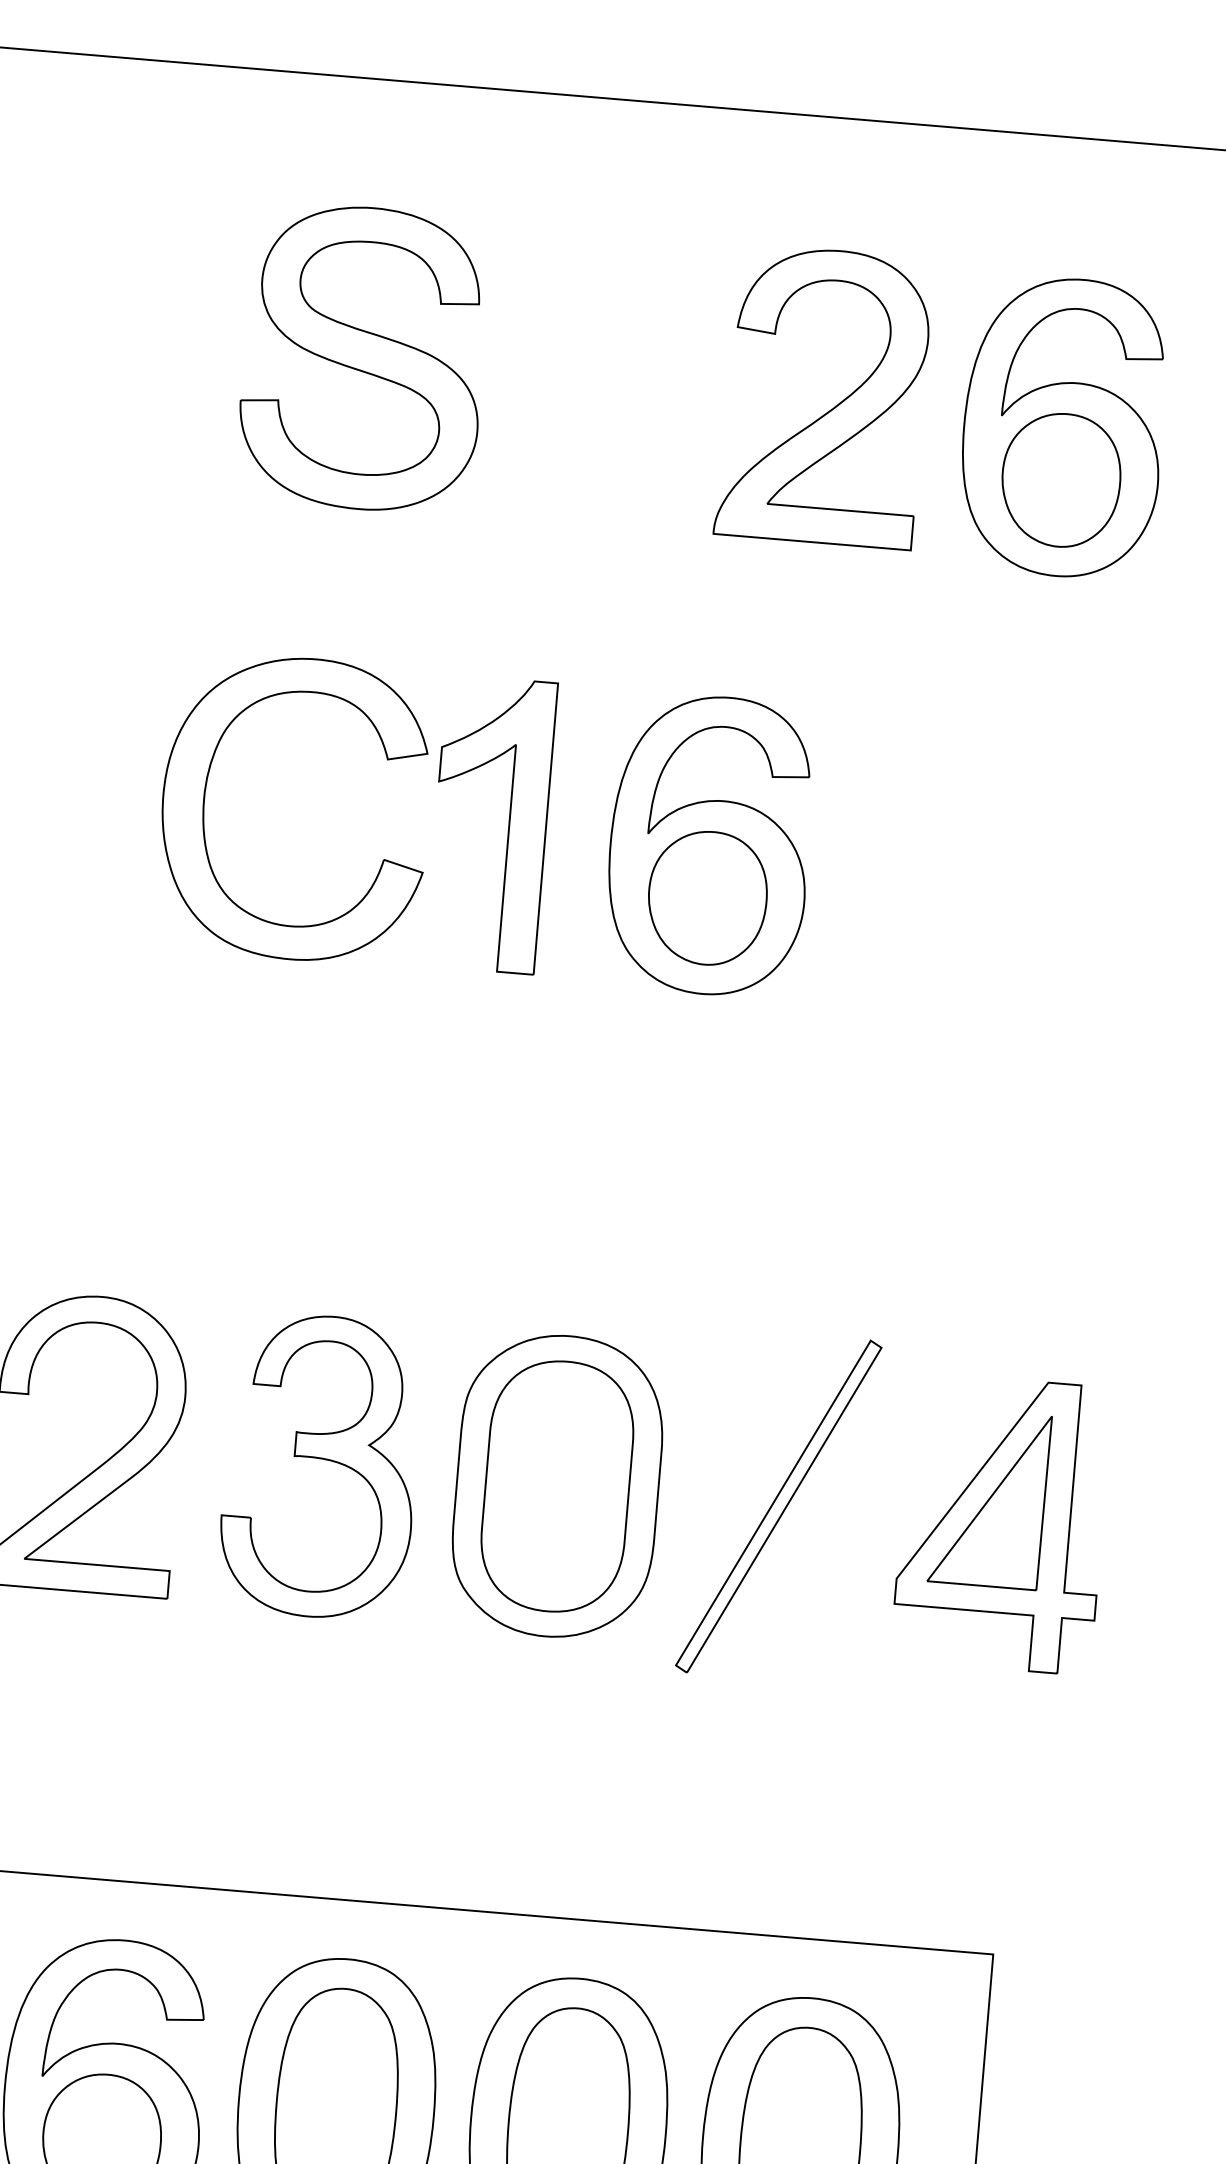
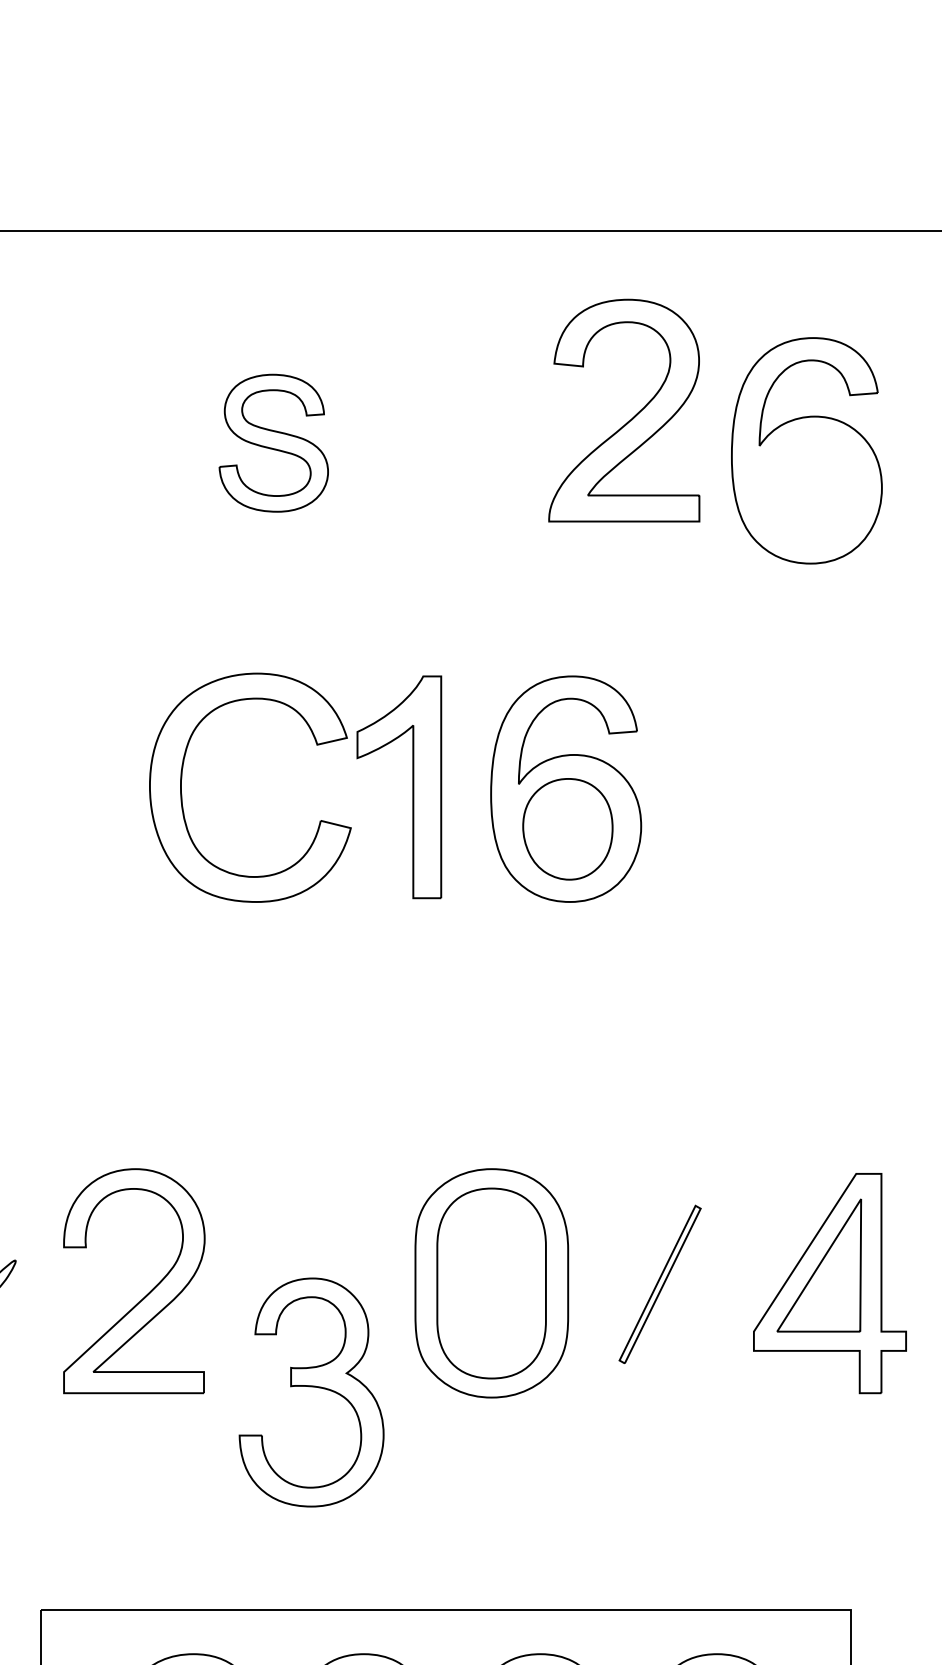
part: (363, 358) -> (273, 443), size x0.6
part: (834, 406) -> (632, 417), moved
part: (1061, 479) -> (808, 490), removed
part: (320, 1466) -> (311, 1392), moved
part: (777, 1506) -> (659, 1284), size x0.6

